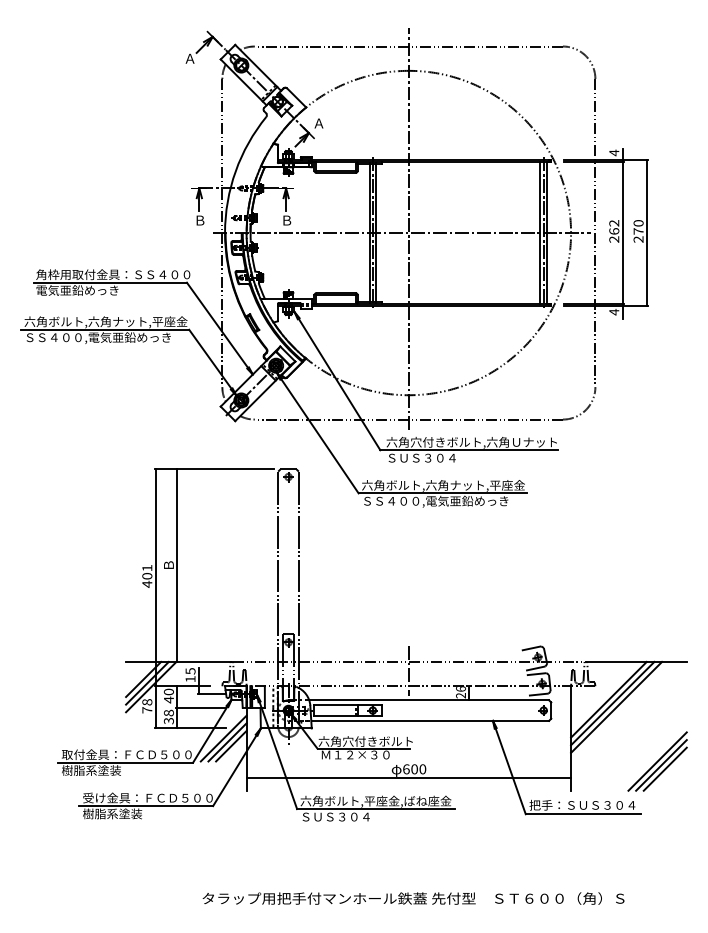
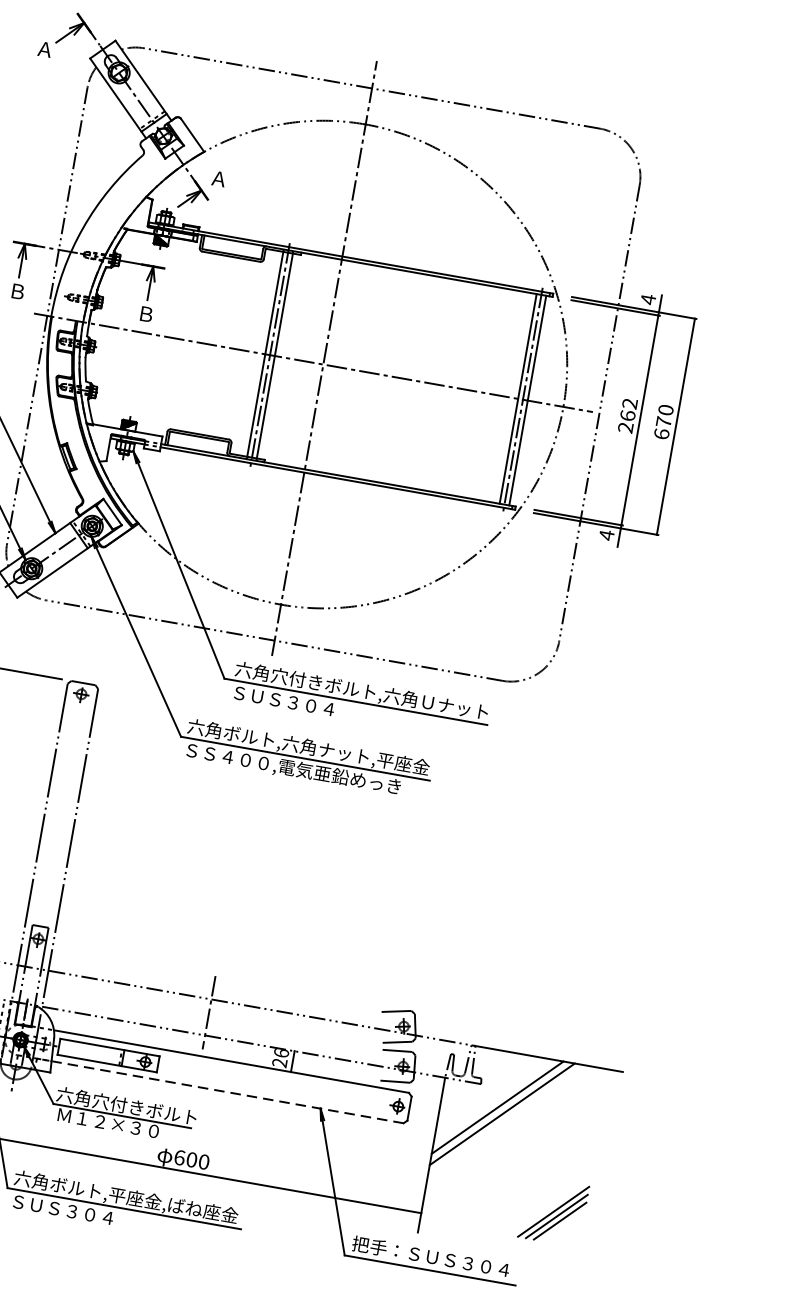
text: (638, 239) -> (661, 434), 270 -> 670
line: (616, 706) -> (507, 1119), removed
line: (430, 720) -> (228, 1091), solid -> dashed
part: (657, 761) -> (553, 1211), size x0.7

